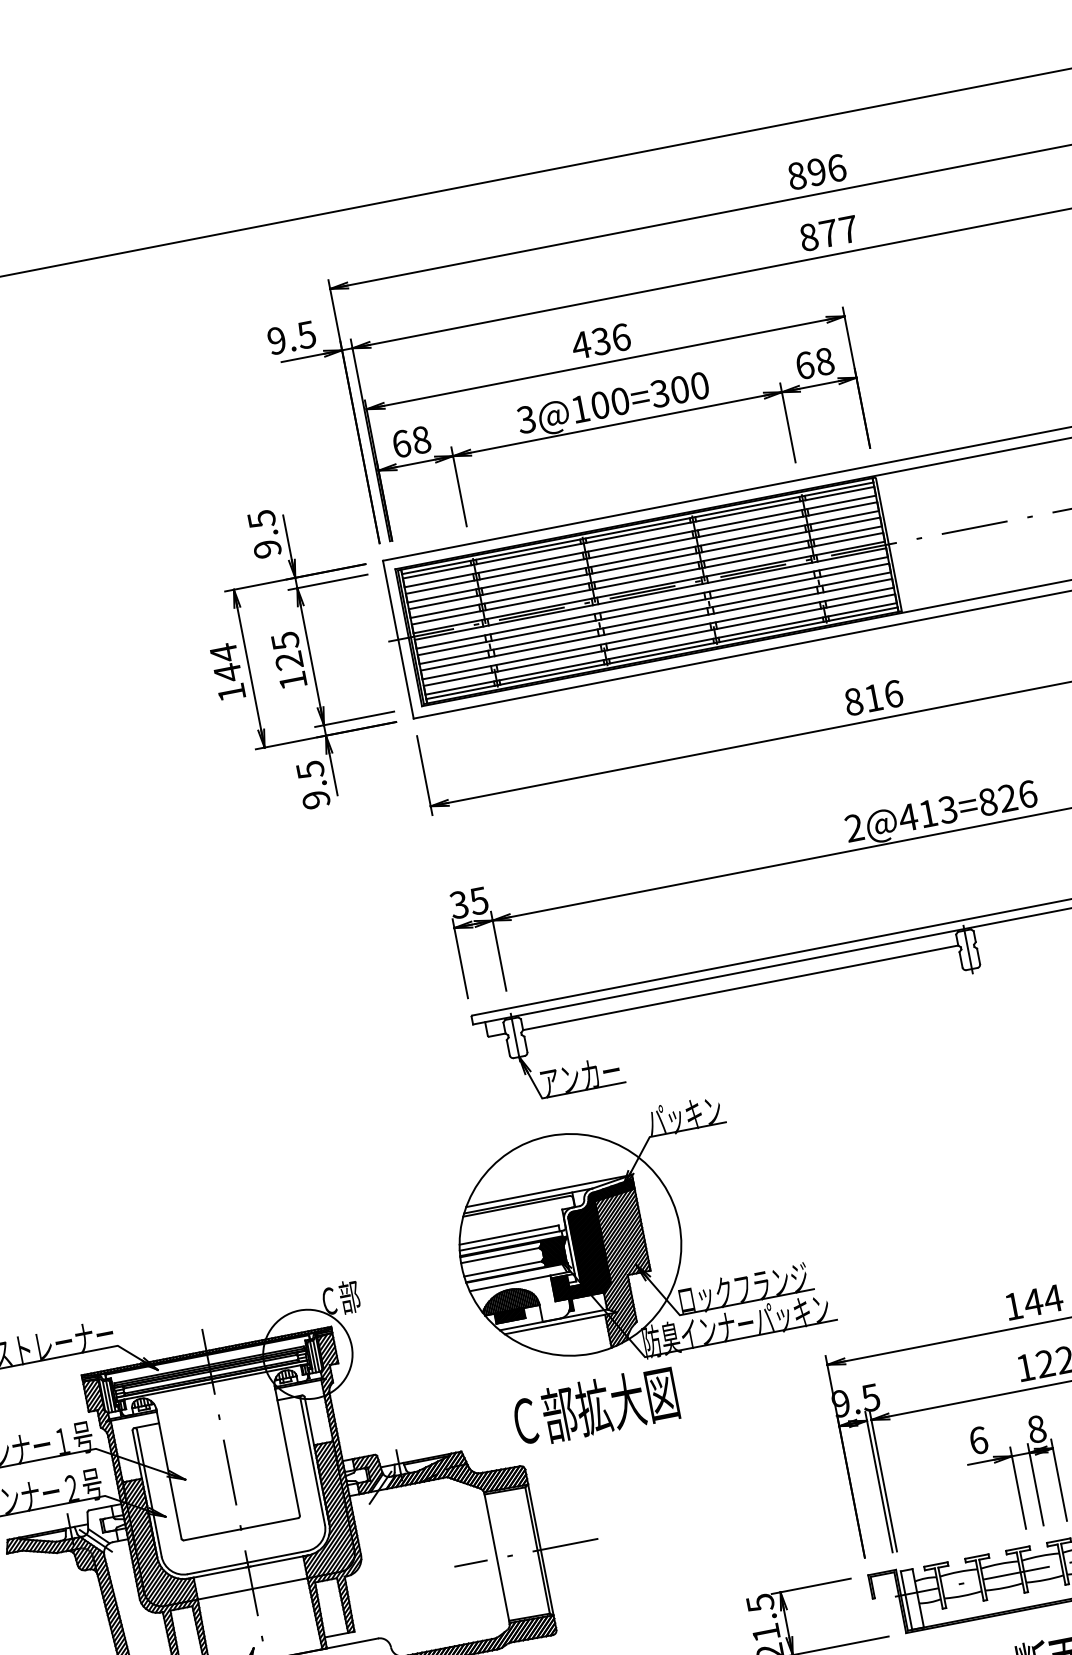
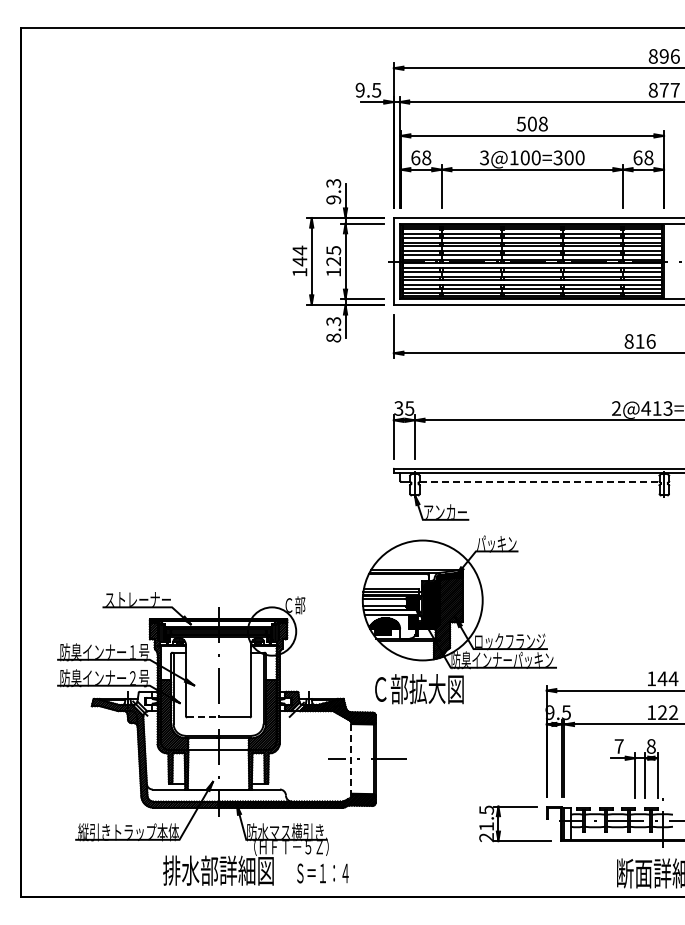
text: (599, 340) -> (531, 123), 436 -> 508
text: (261, 519) -> (333, 183), 9.5 -> 9.3
text: (312, 784) -> (333, 329), 9.5 -> 8.3
line: (740, 987) -> (539, 481), solid -> dashed
text: (977, 1440) -> (618, 746), 6 -> 7
line: (211, 1535) -> (202, 717), solid -> dashed
line: (497, 1558) -> (351, 759), solid -> dashed

